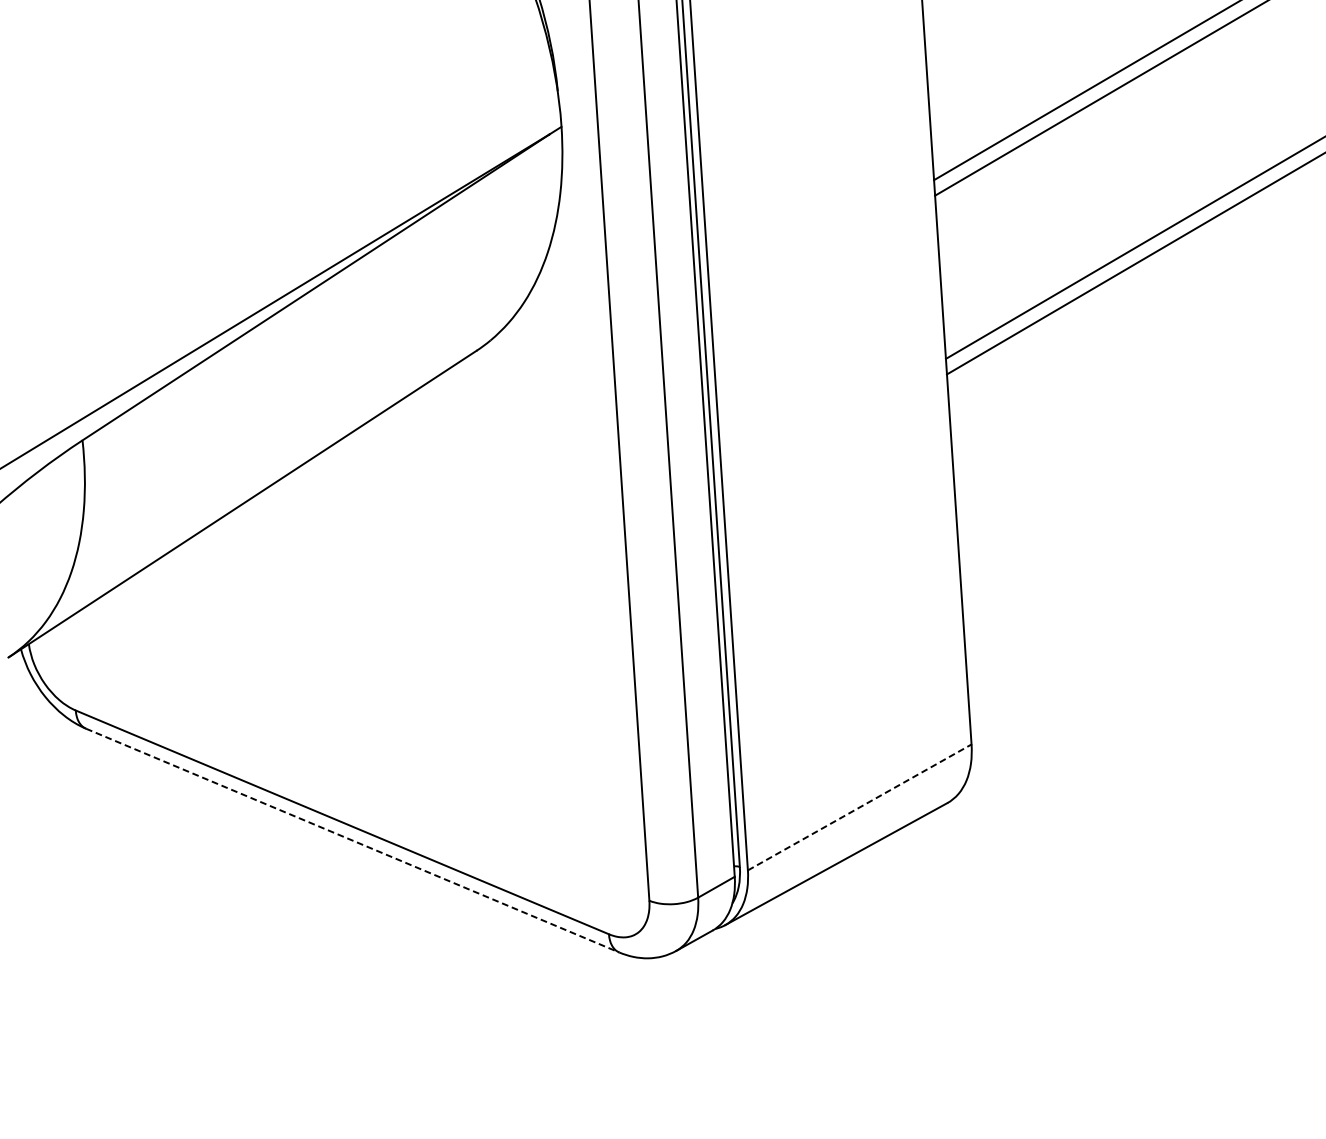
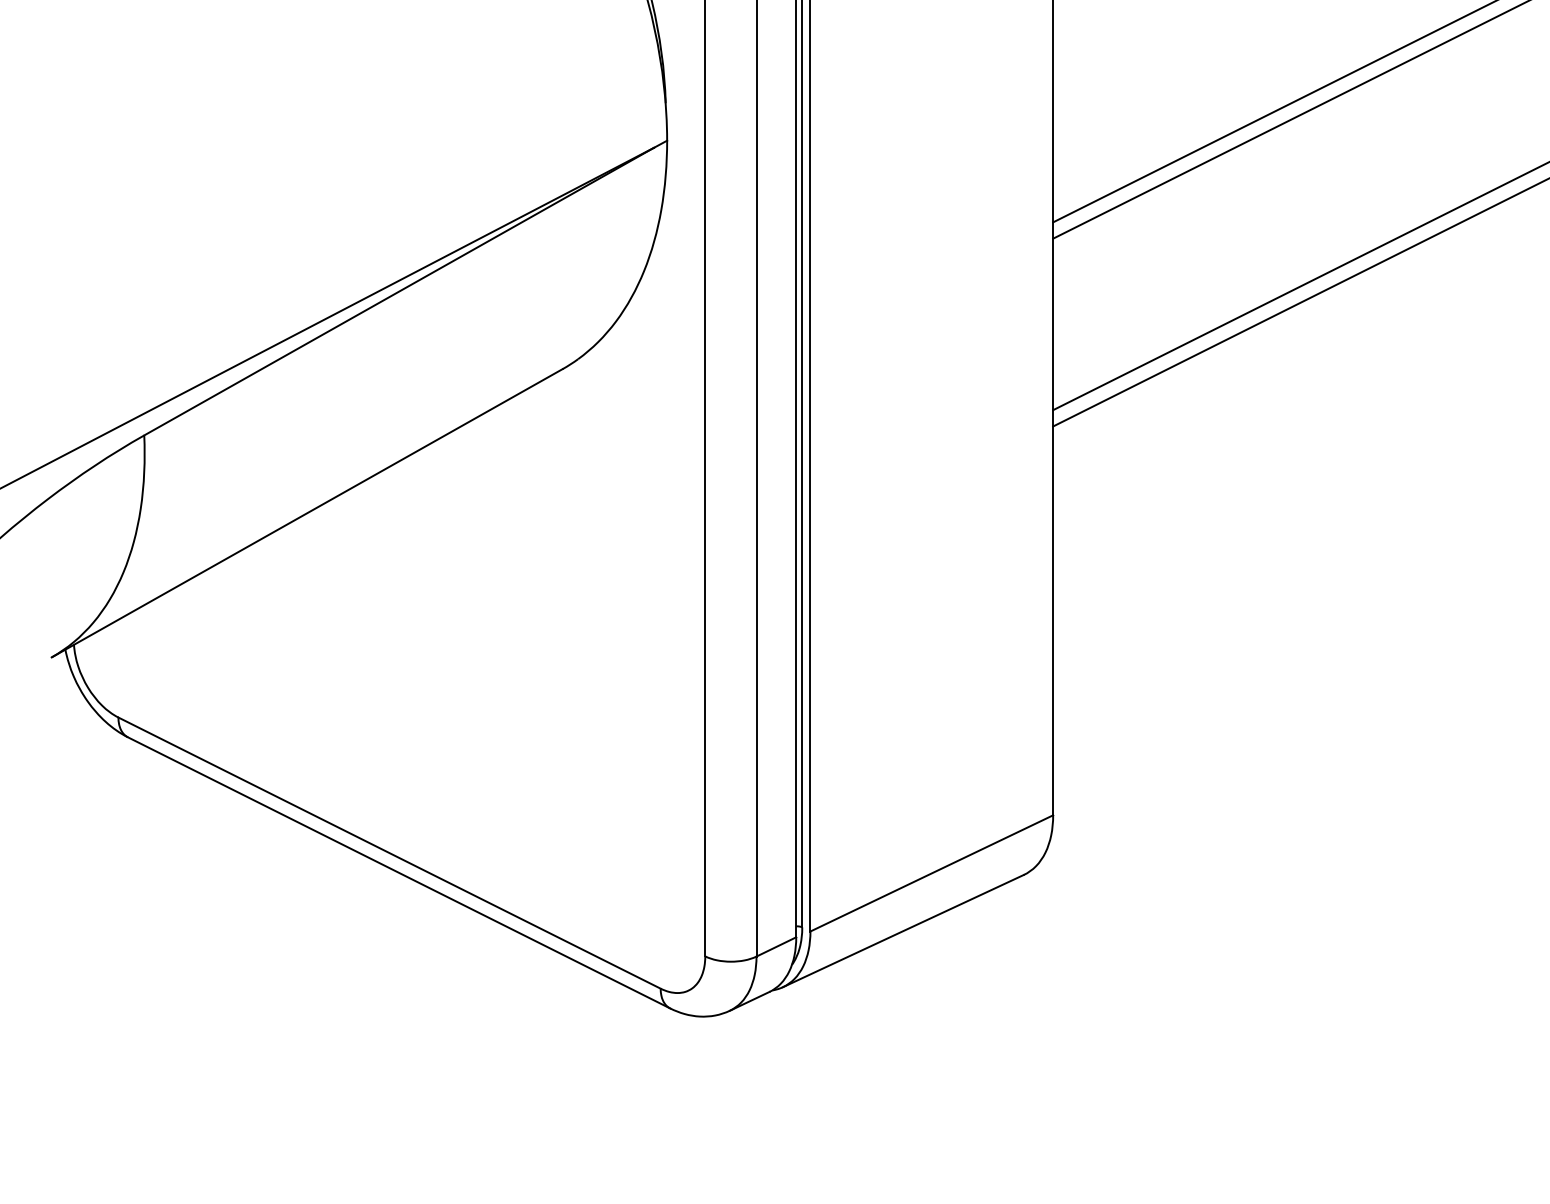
line: (859, 807) -> (931, 873), dashed -> solid
line: (353, 841) -> (399, 873), dashed -> solid

